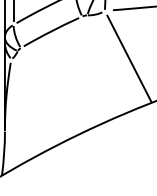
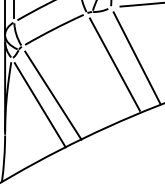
line: (108, 64) -> (114, 64), added
line: (49, 93) -> (52, 94), added
line: (38, 103) -> (40, 105), added

